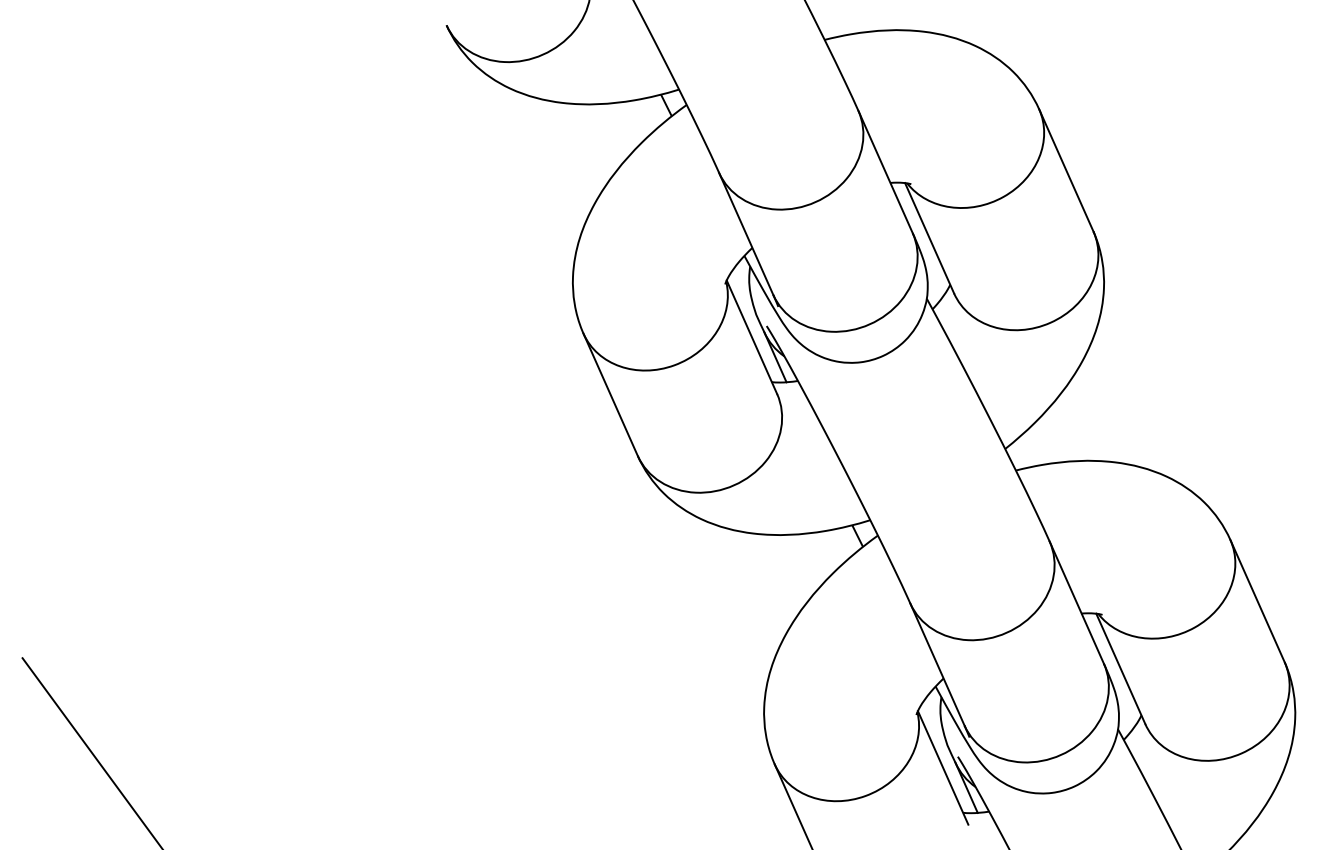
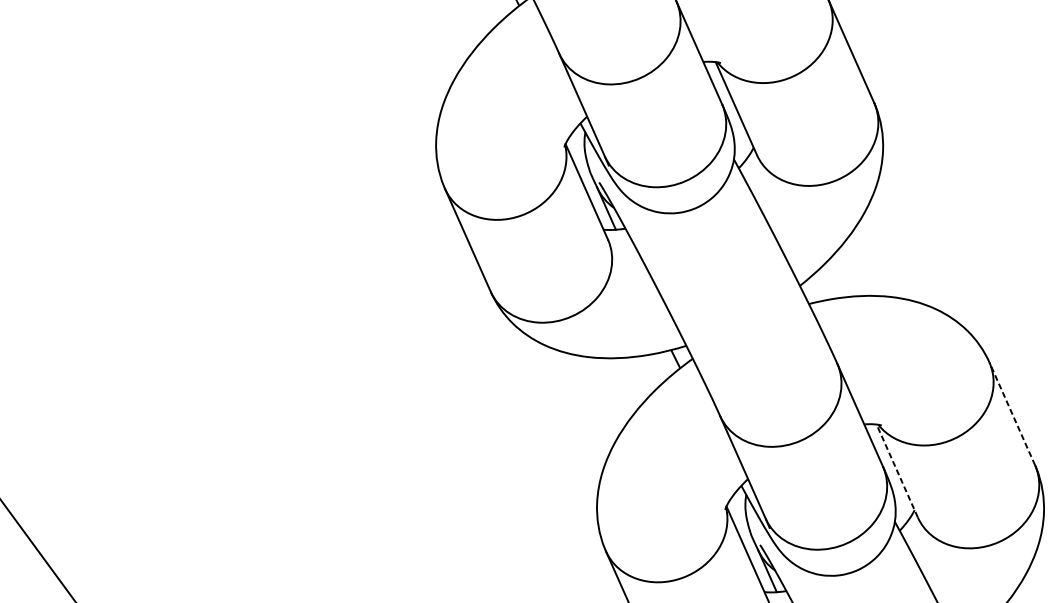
line: (1257, 601) -> (1012, 414), solid -> dashed
line: (1120, 668) -> (896, 470), solid -> dashed

